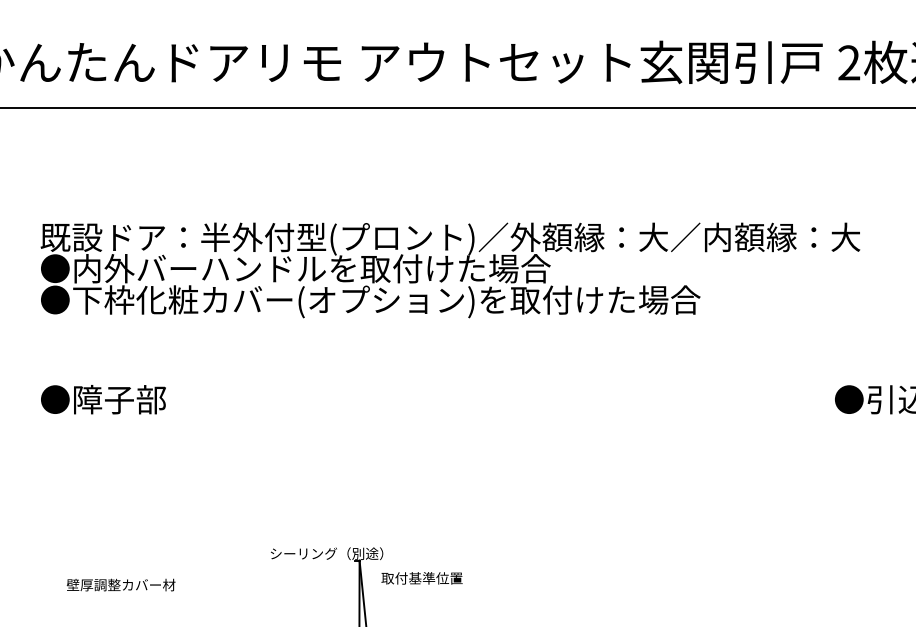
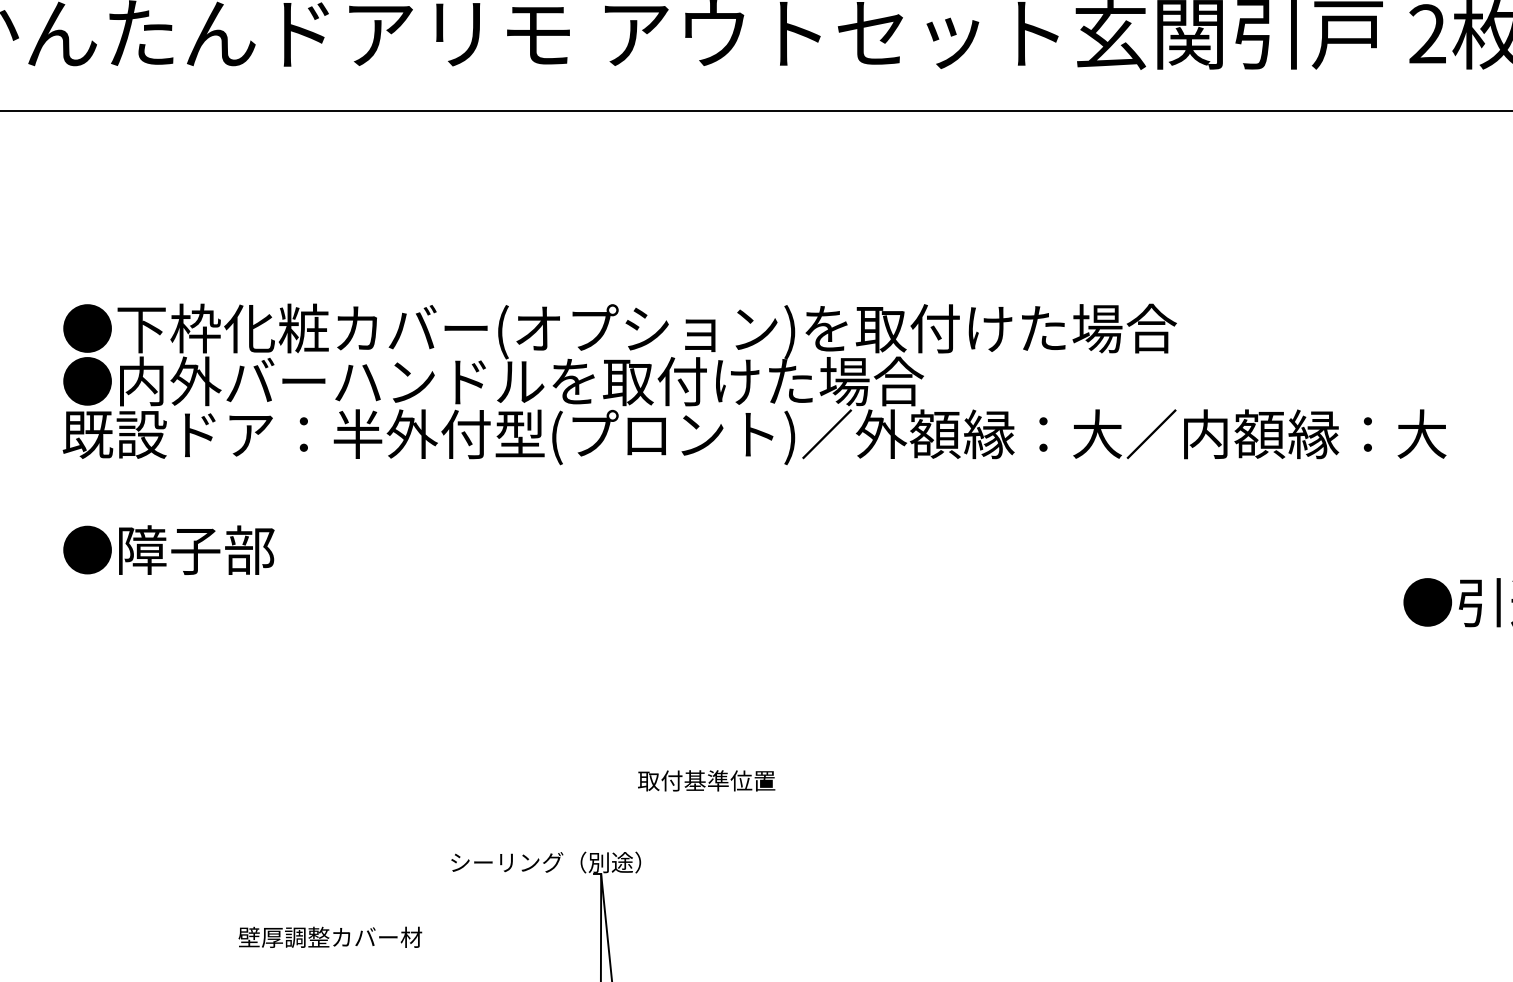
text: (450, 238) -> (754, 330), 既設ドア：半外付型(プロント)／外額縁：大／内額縁：大 -> ●下枠化粧カバー(オプション)を取付けた場合
text: (450, 301) -> (754, 436), ●下枠化粧カバー(オプション)を取付けた場合 -> 既設ドア：半外付型(プロント)／外額縁：大／内額縁：大
text: (103, 399) -> (168, 549), moved
text: (421, 578) -> (705, 781), moved
text: (120, 584) -> (329, 936), moved

